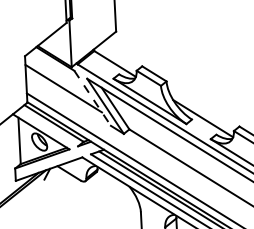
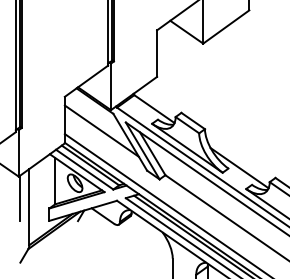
line: (92, 98) -> (130, 142), dashed -> solid
line: (48, 127) -> (84, 169), added

